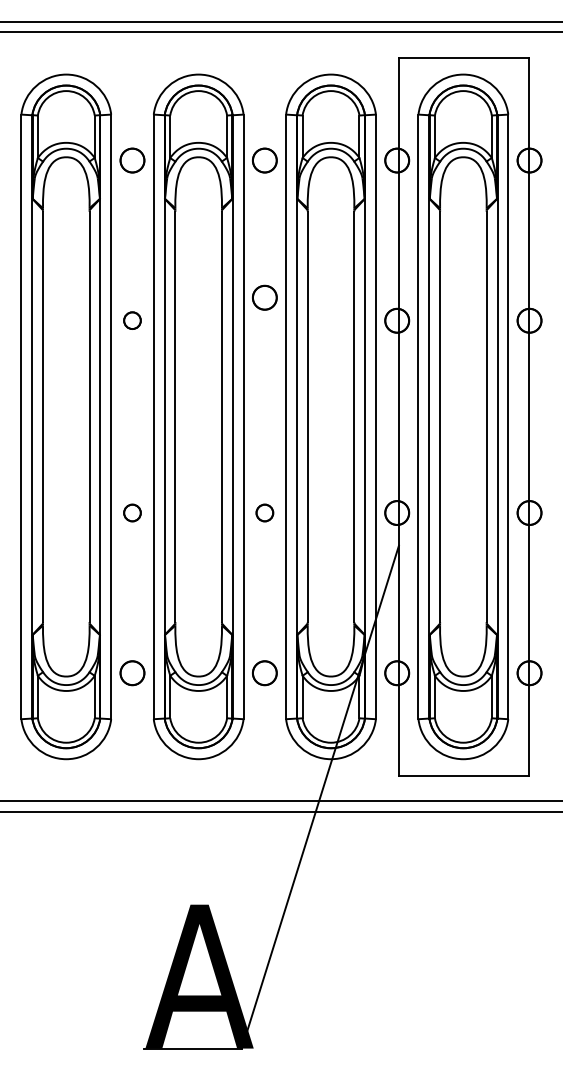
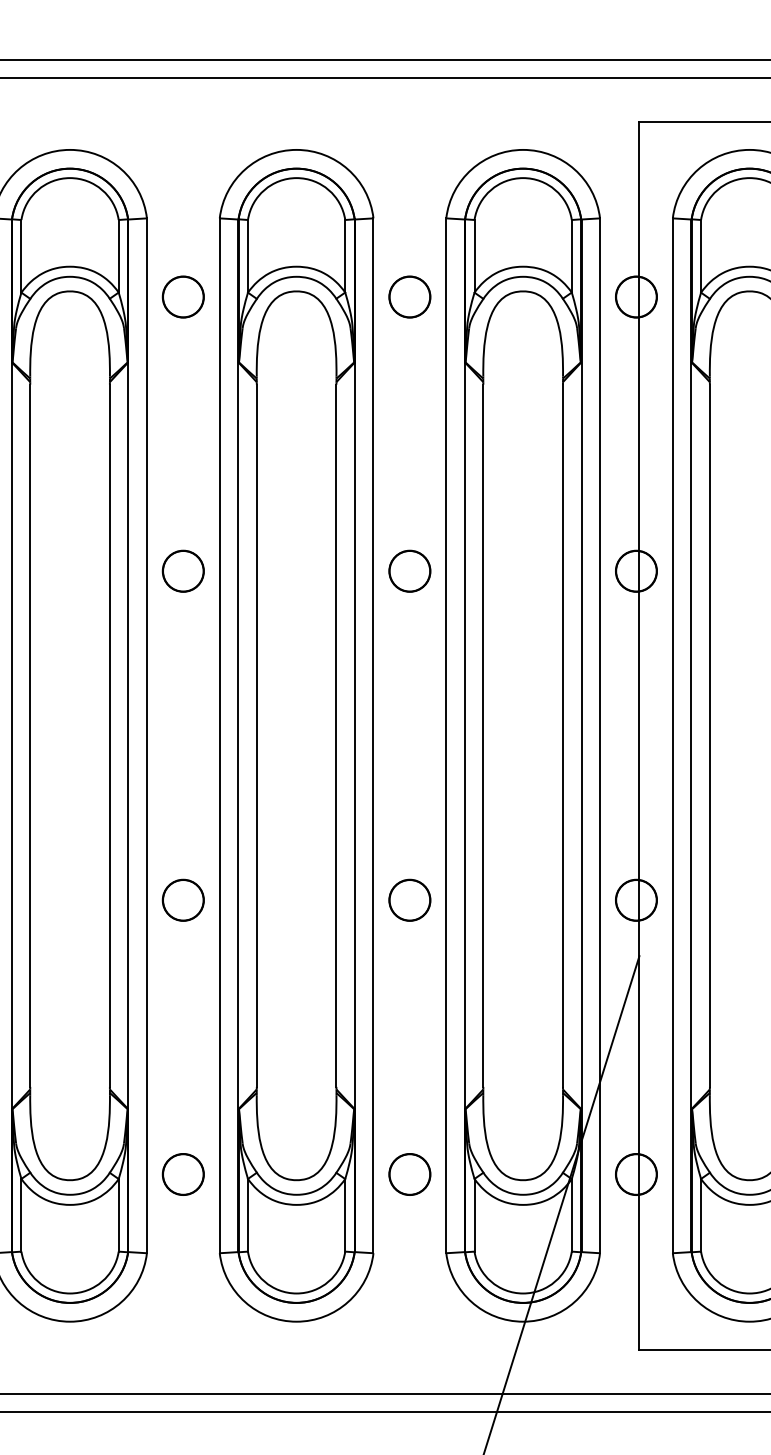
circle: (264, 297) -> (409, 570), moved
circle: (132, 320) -> (183, 570), size x1.43
circle: (132, 512) -> (183, 899), size x1.43
circle: (264, 512) -> (409, 899), size x1.43

